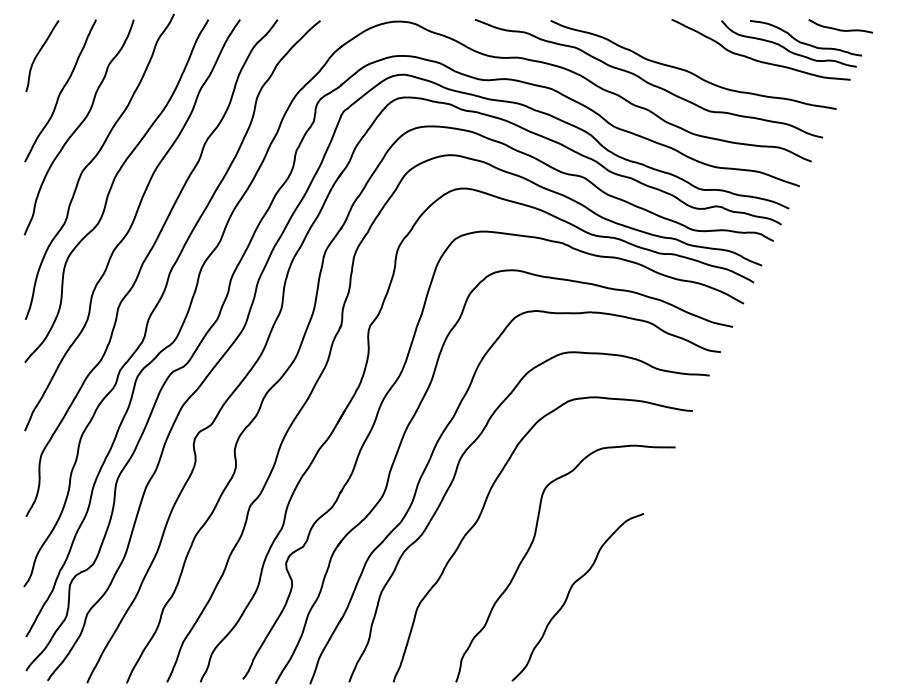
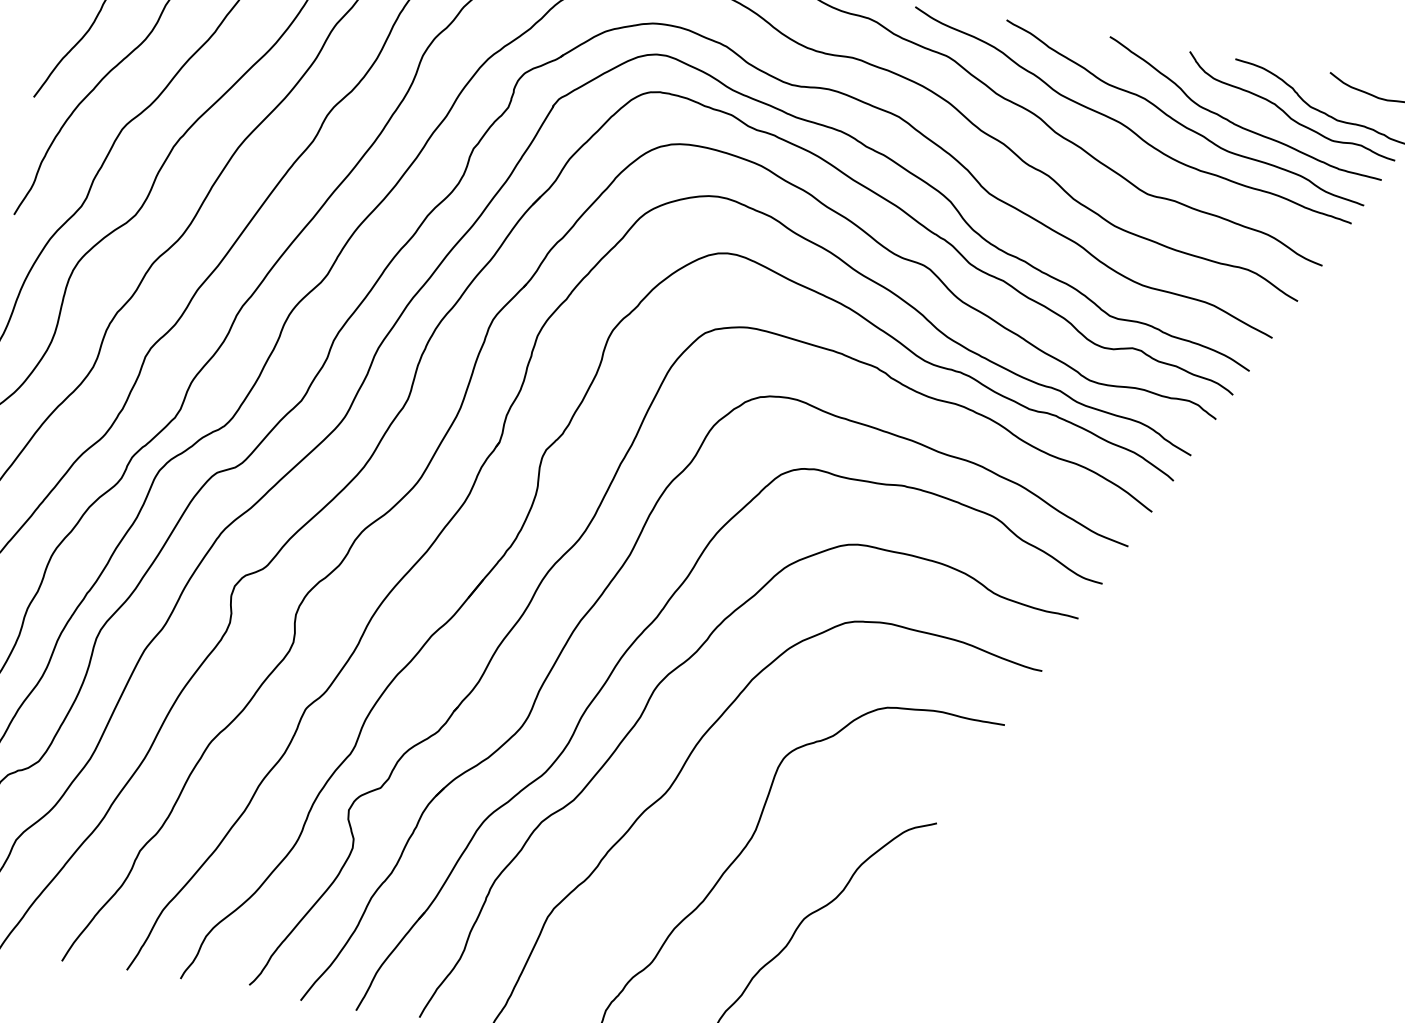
curve: (723, 64) -> (1181, 122), added

